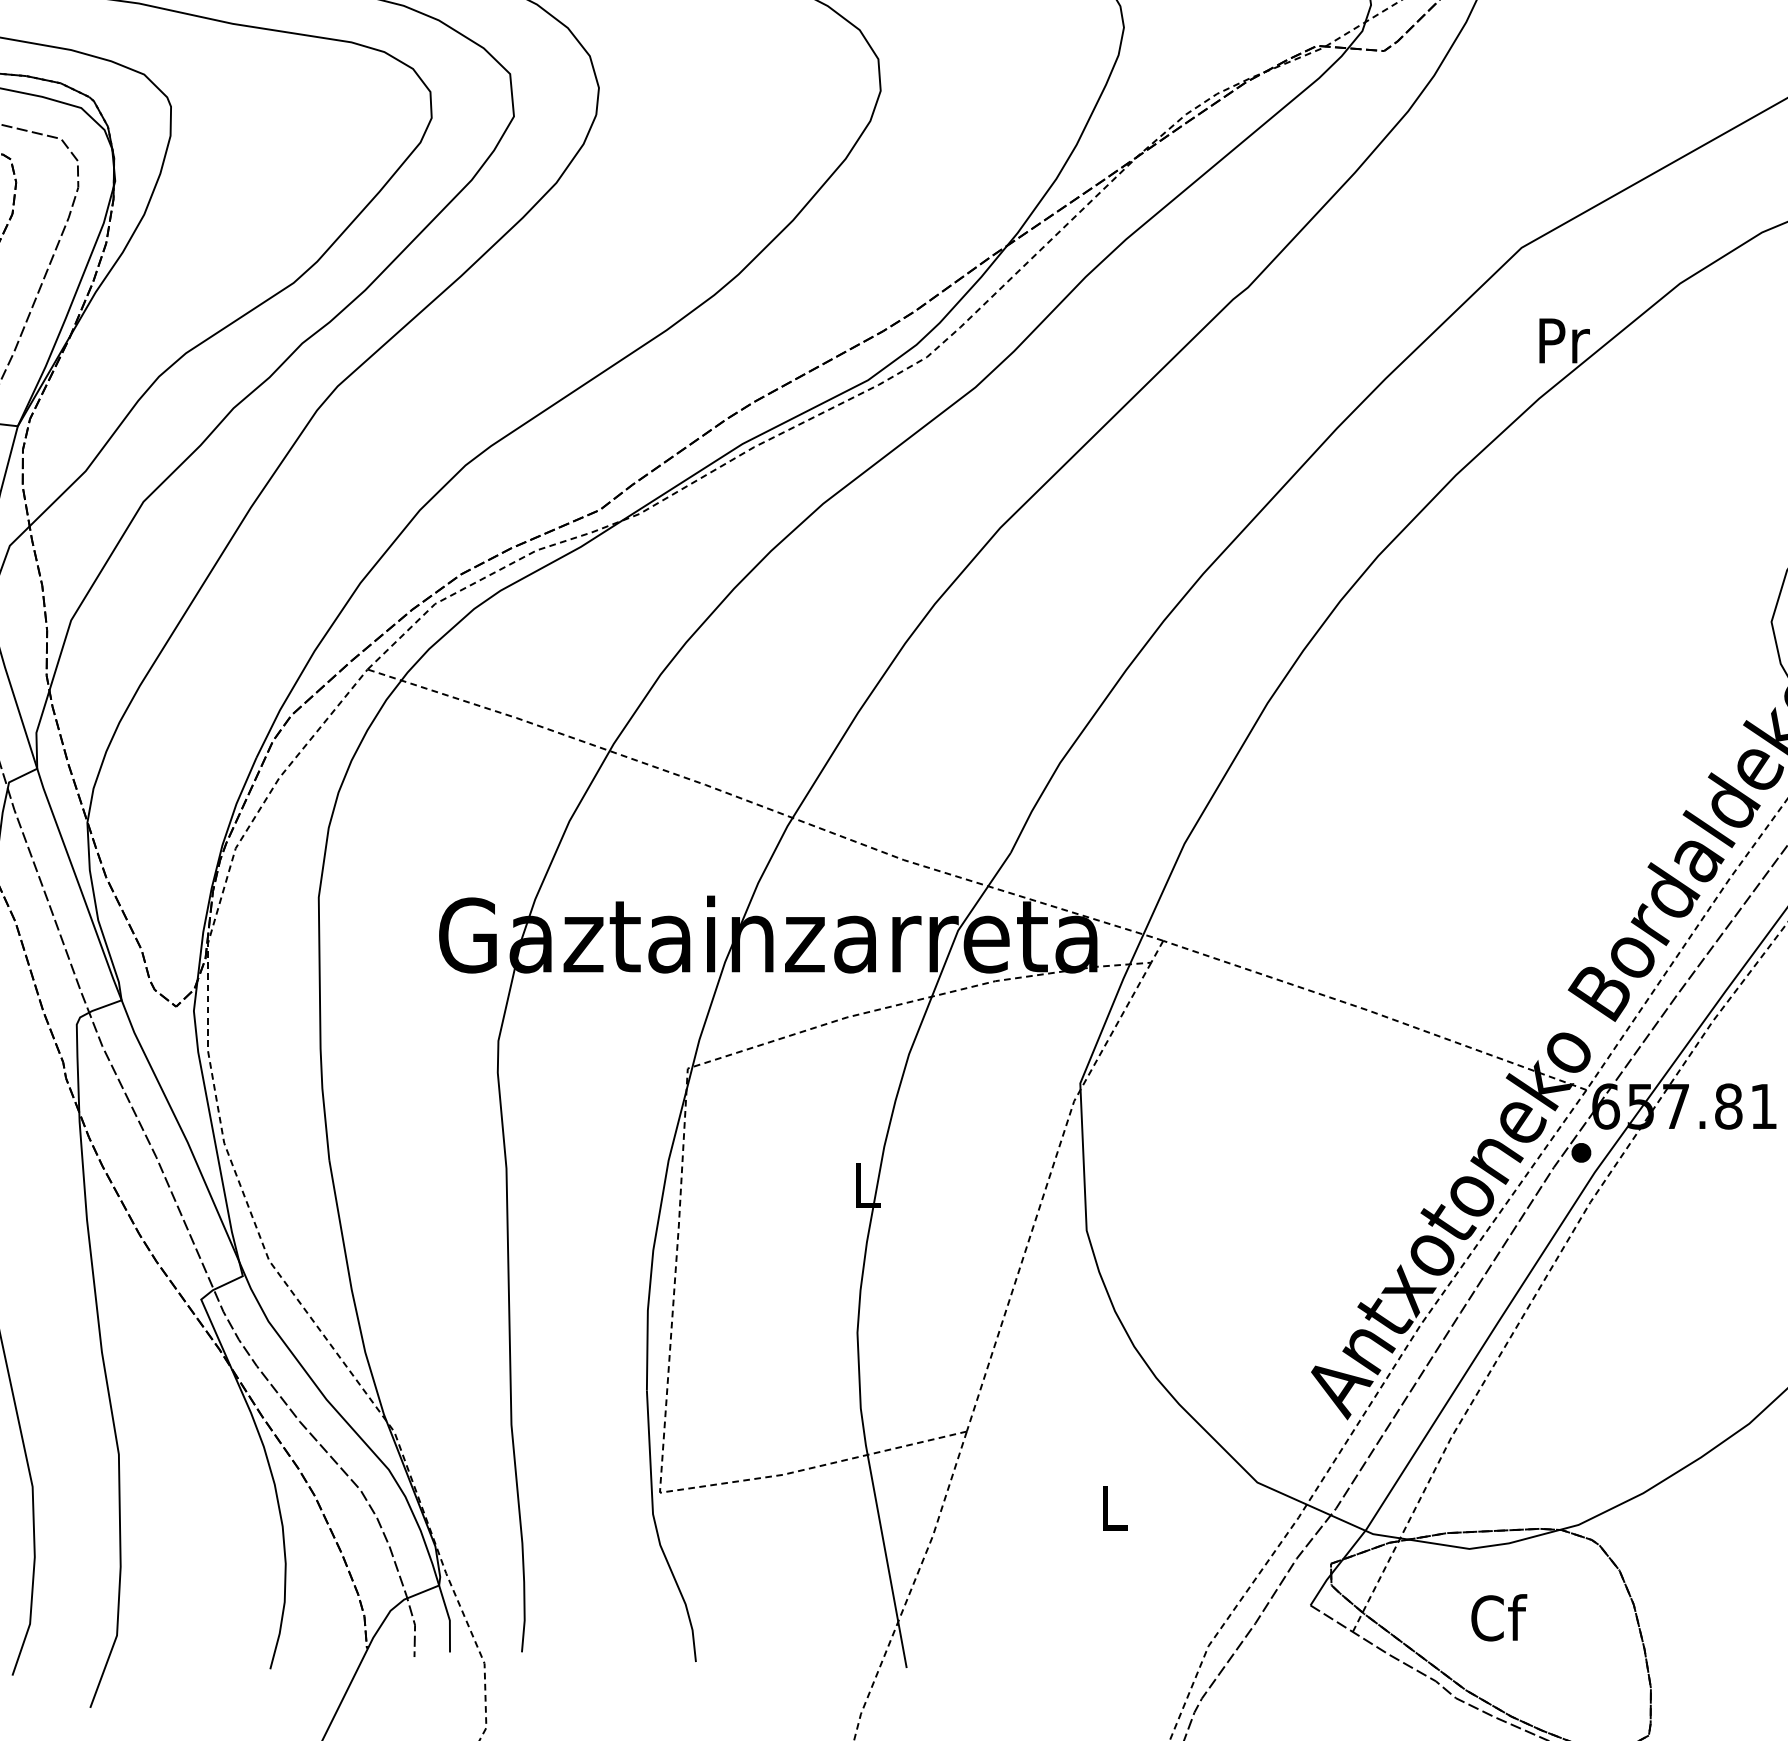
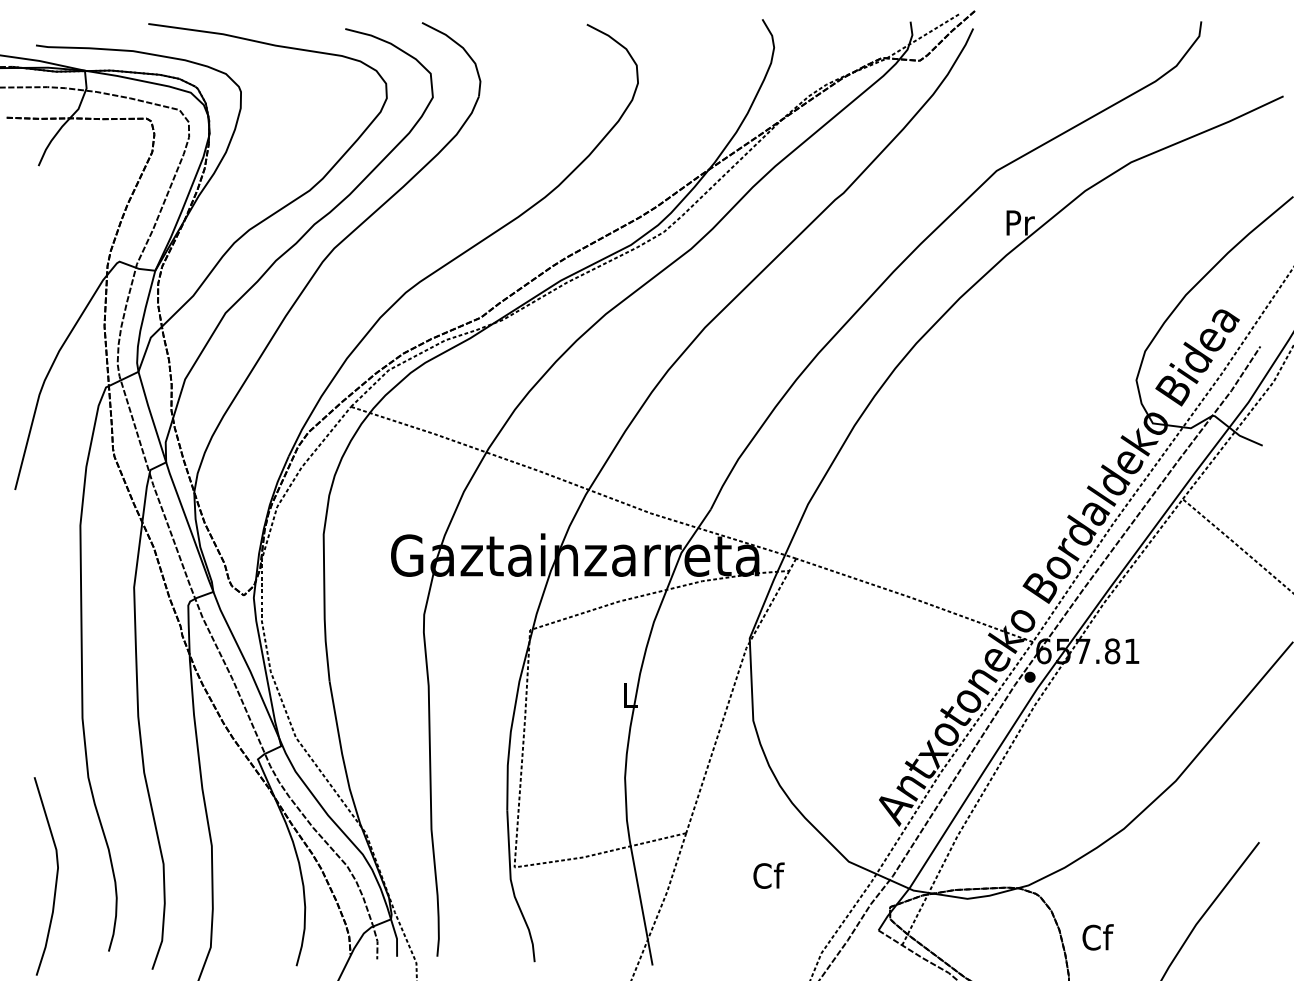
text: (1113, 1507) -> (768, 875), L -> Cf
text: (1498, 1617) -> (1097, 937), moved

